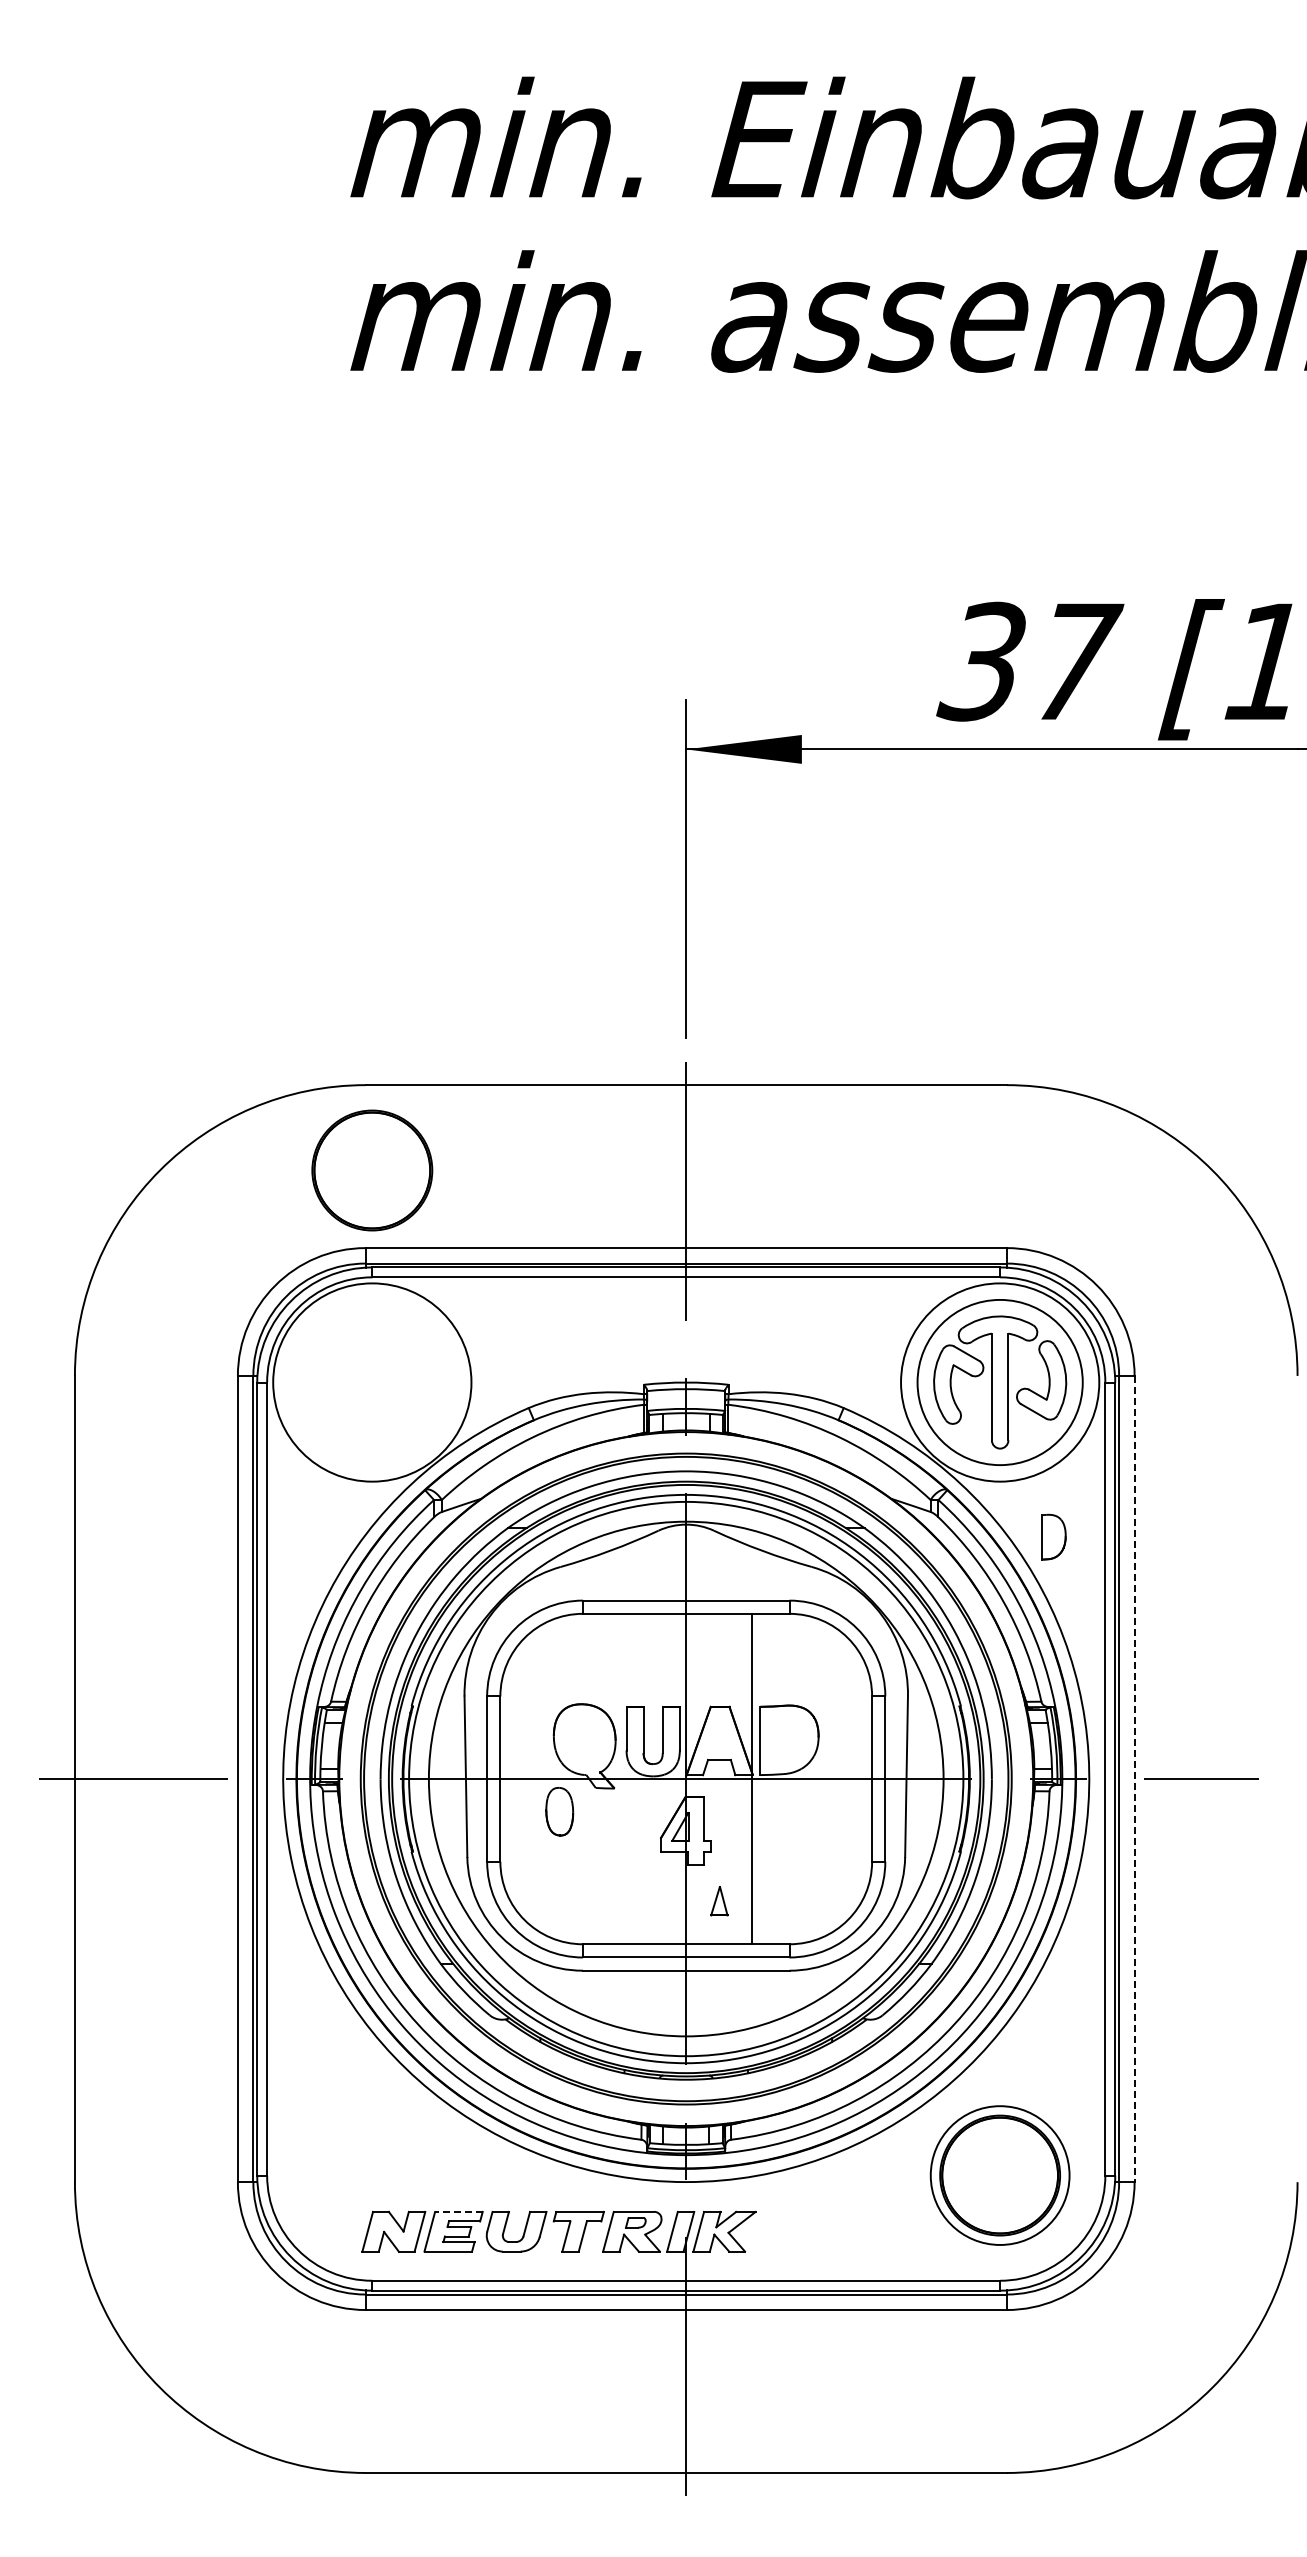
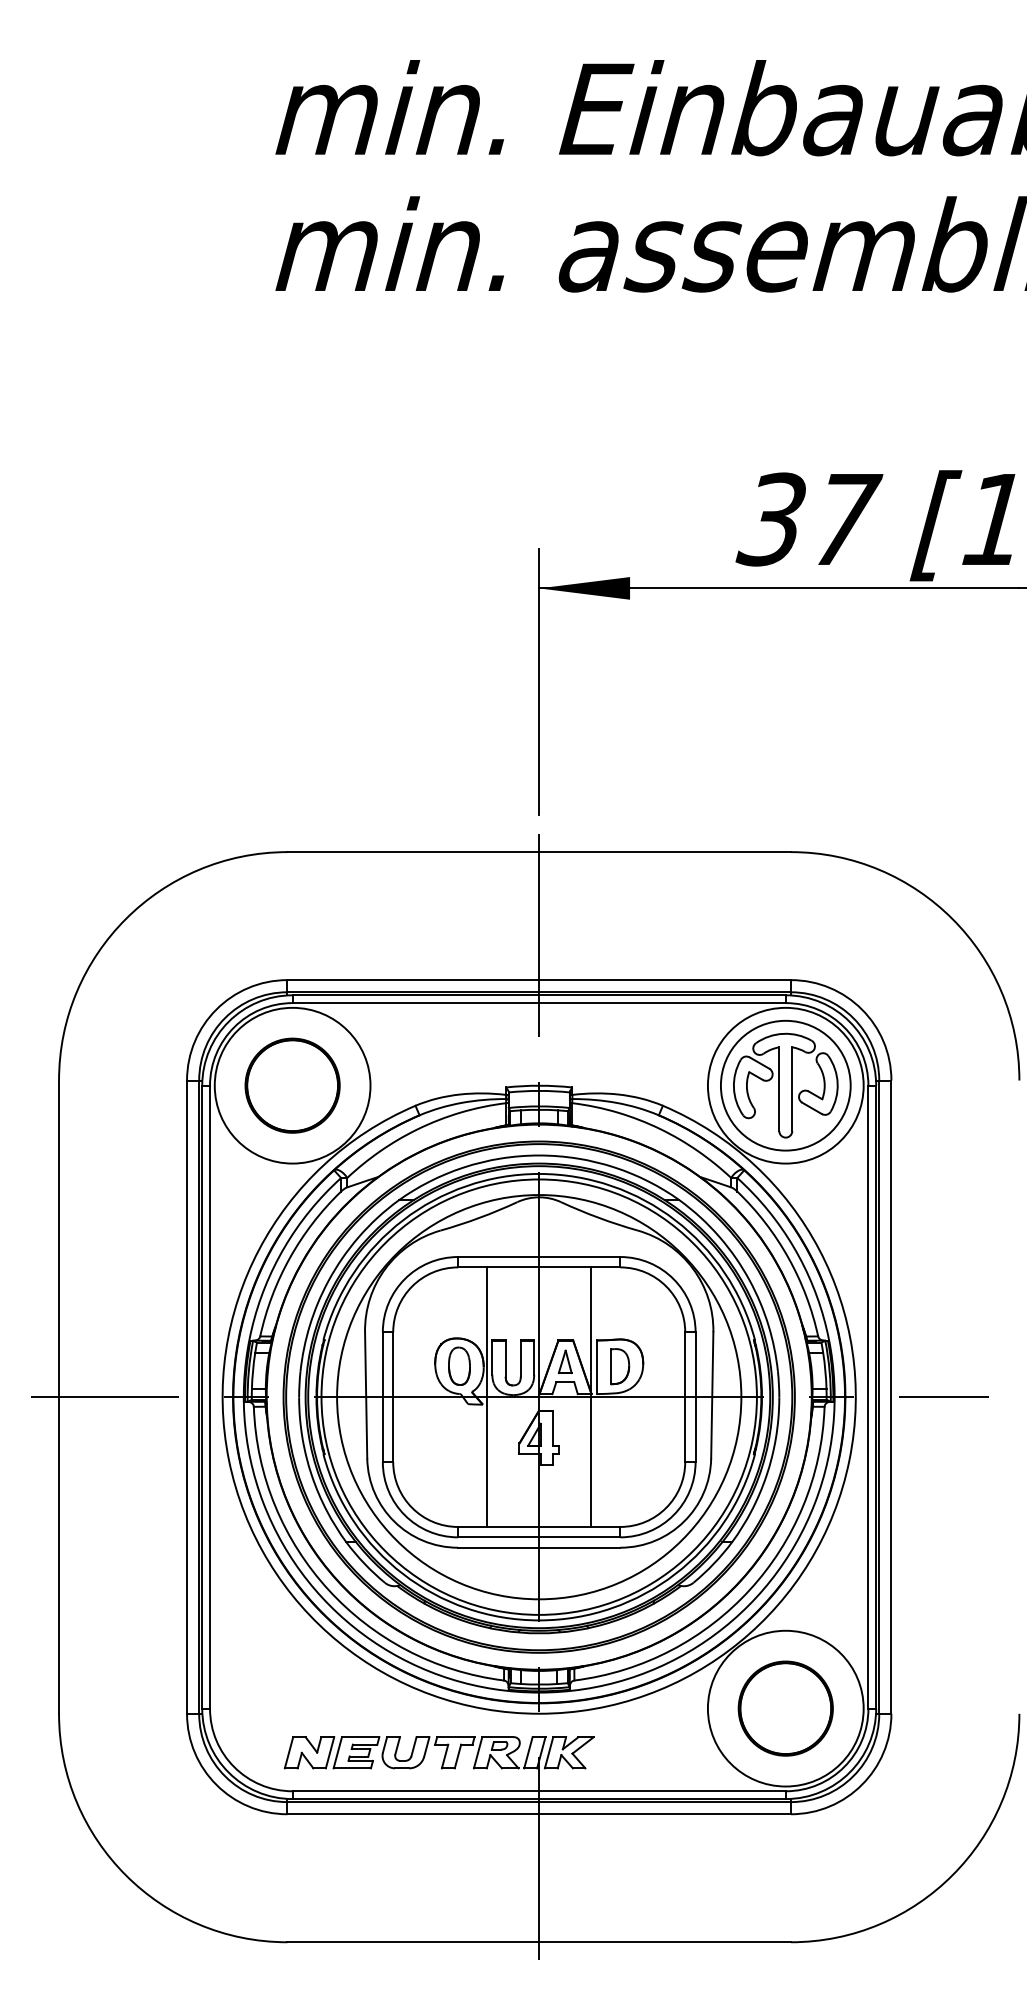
part: (372, 1170) -> (292, 1085), moved
part: (1053, 1536) -> (619, 1366), moved
line: (620, 1778) -> (487, 1396), added
line: (1134, 1779) -> (891, 1397), dashed -> solid
part: (559, 1811) -> (459, 1366), moved
part: (719, 1901) -> (565, 1362), moved
circle: (1000, 2175) -> (786, 1708), size x1.43
line: (458, 2211) -> (360, 1736), dashed -> solid

